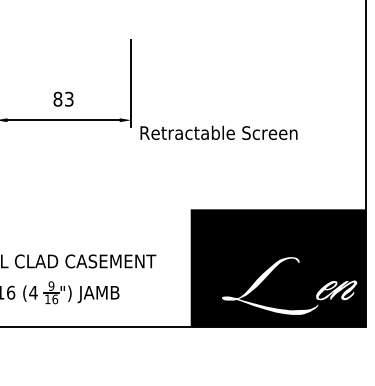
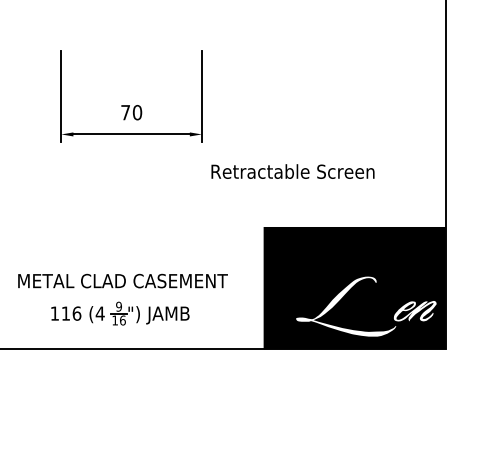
text: (63, 99) -> (131, 112), 83 -> 70
text: (218, 132) -> (292, 171), moved

